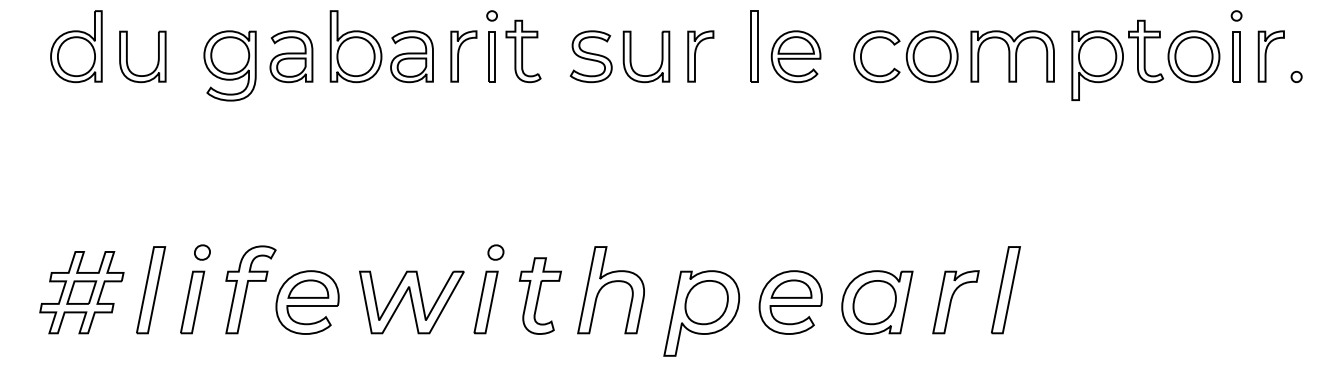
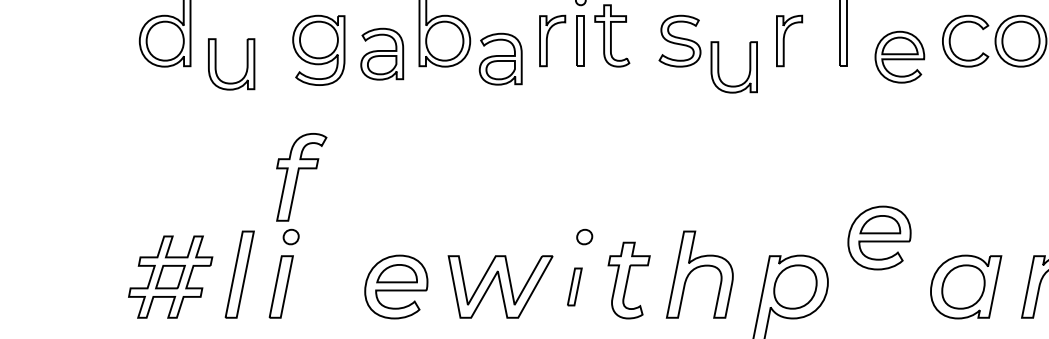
part: (127, 56) -> (216, 63), moved
part: (291, 56) -> (382, 53), moved
part: (411, 56) -> (500, 58), moved
part: (631, 56) -> (719, 66), moved
part: (795, 56) -> (899, 56), moved
part: (250, 289) -> (301, 176), moved
part: (485, 302) -> (574, 286), size x0.6
part: (790, 302) -> (879, 237), moved

